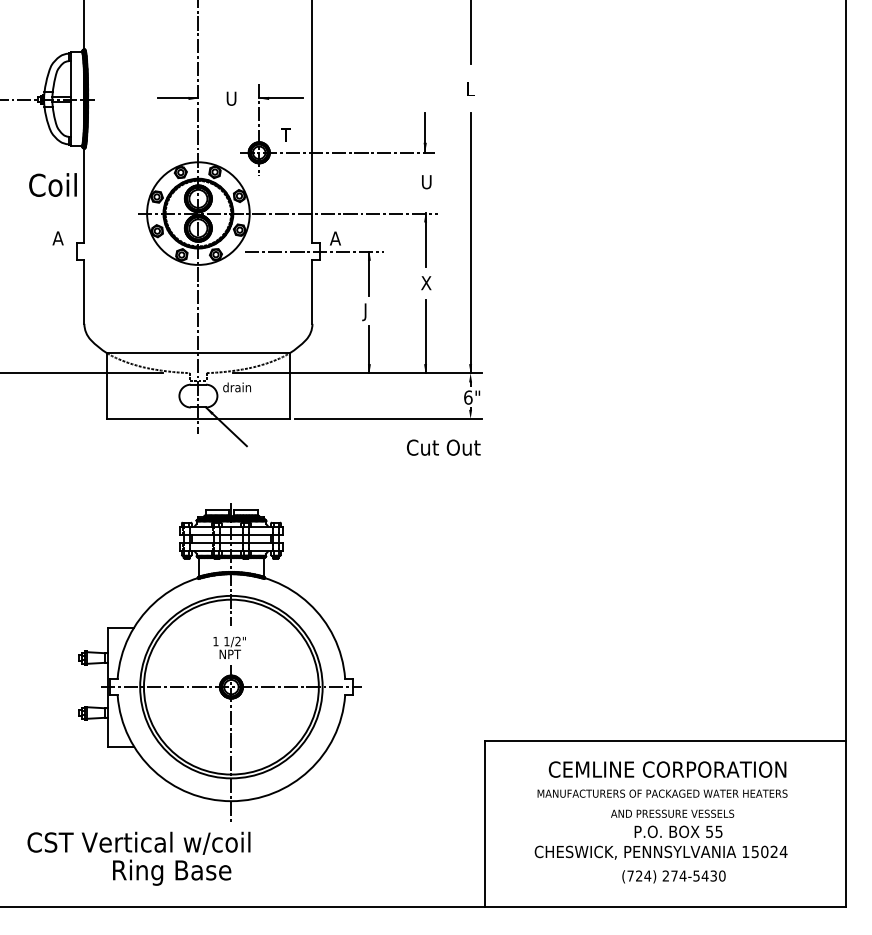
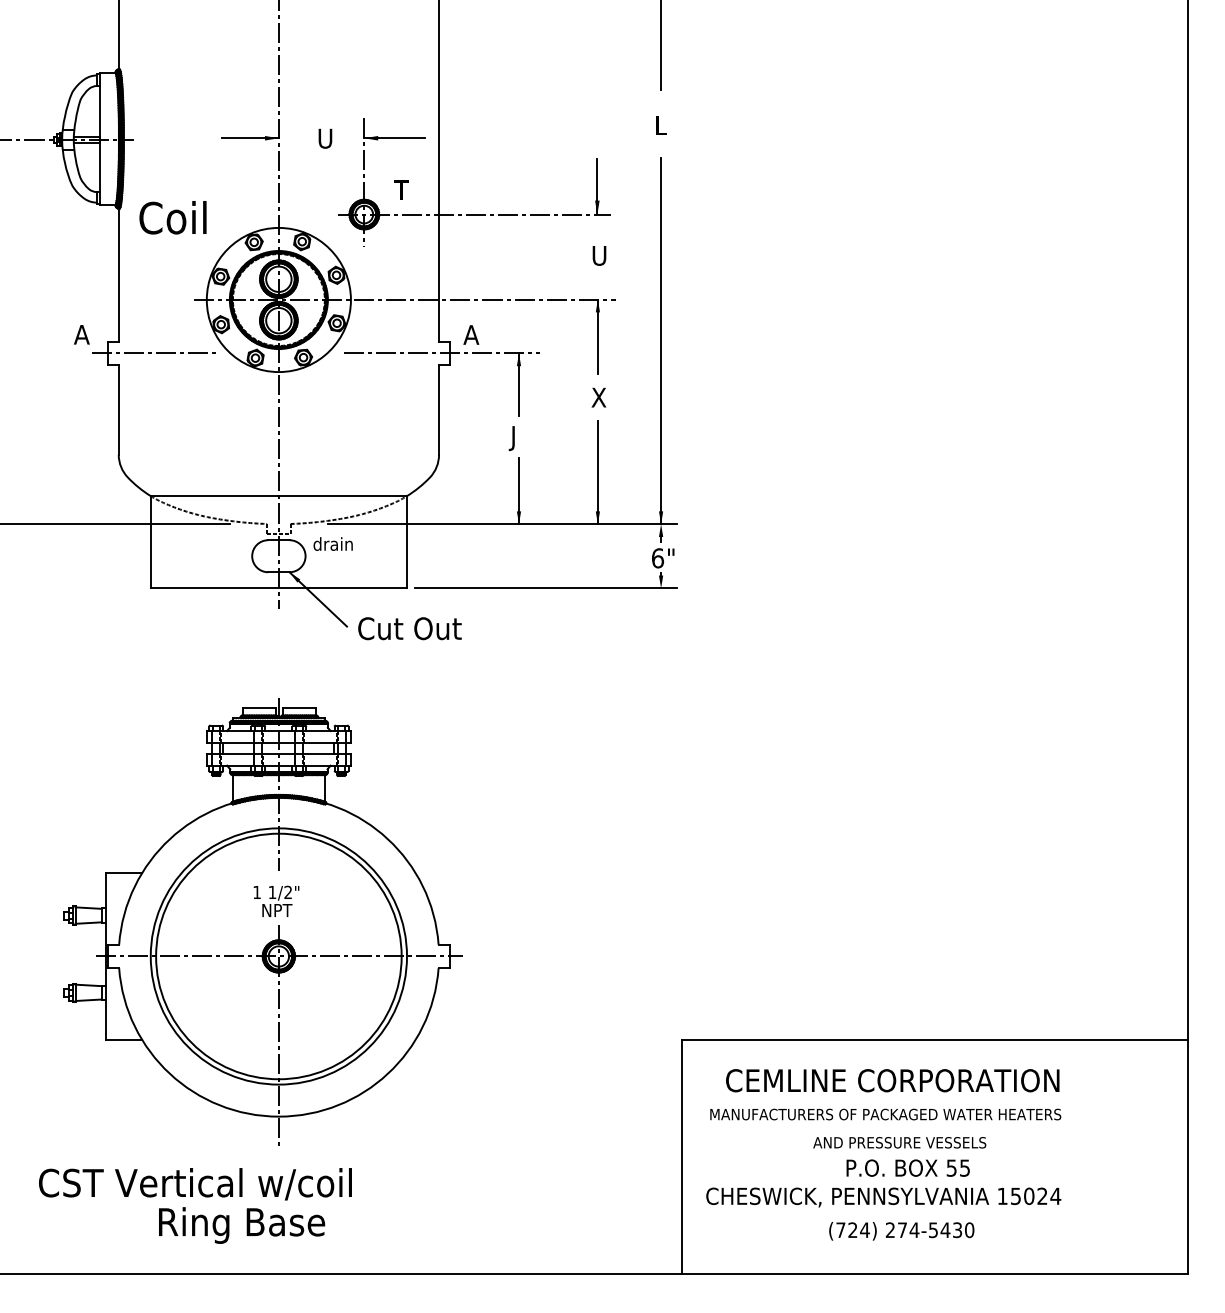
text: (52, 184) -> (172, 216), moved
line: (109, 251) -> (154, 353), added
text: (443, 447) -> (409, 628), moved
part: (219, 662) -> (262, 921), moved
text: (660, 822) -> (882, 1154), moved

